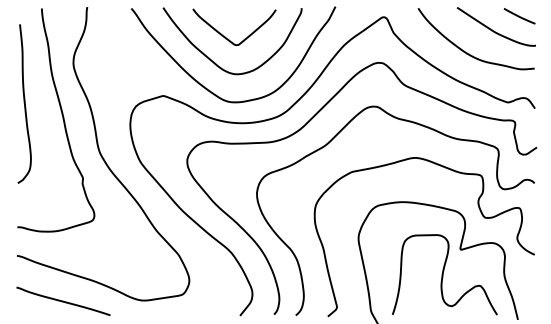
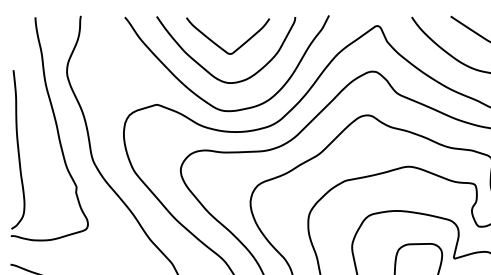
curve: (24, 103) -> (18, 149), moved

